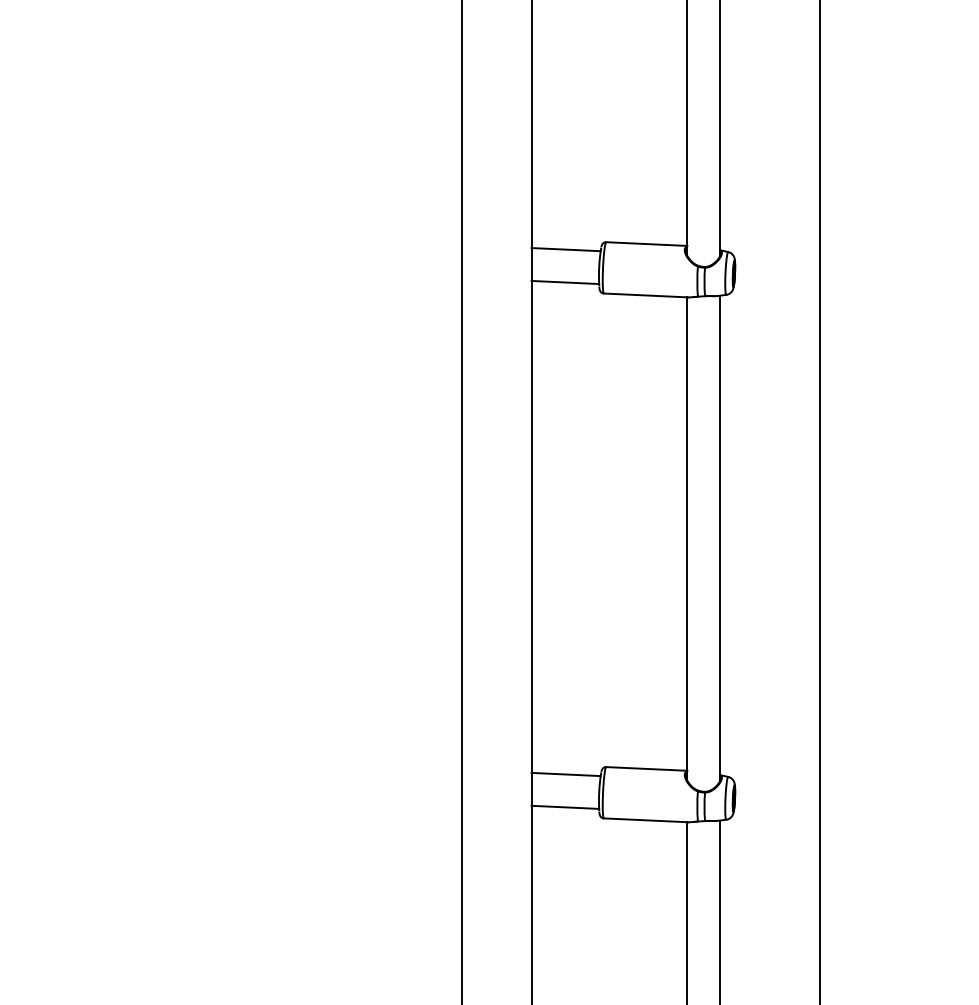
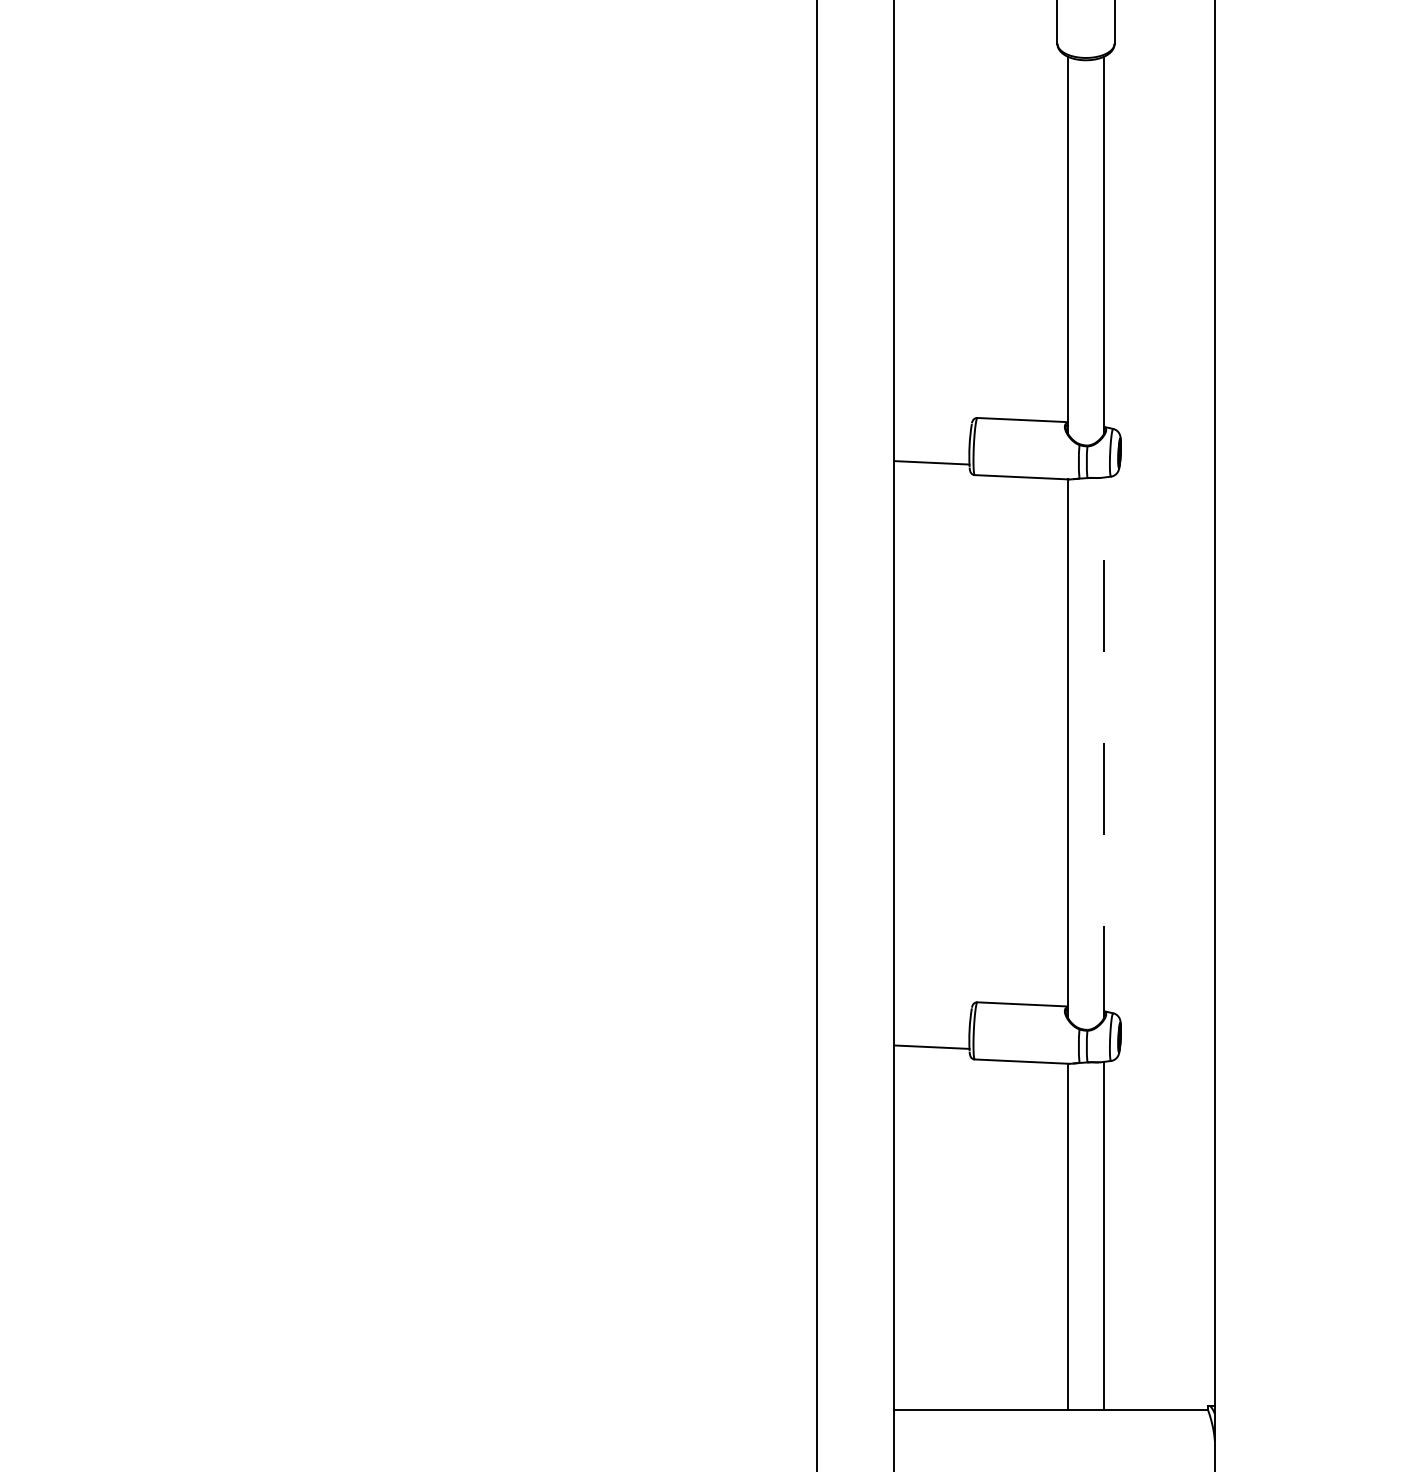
line: (565, 249) -> (932, 426), removed
line: (720, 538) -> (1104, 747), solid -> dashed
line: (565, 774) -> (932, 1010), removed

